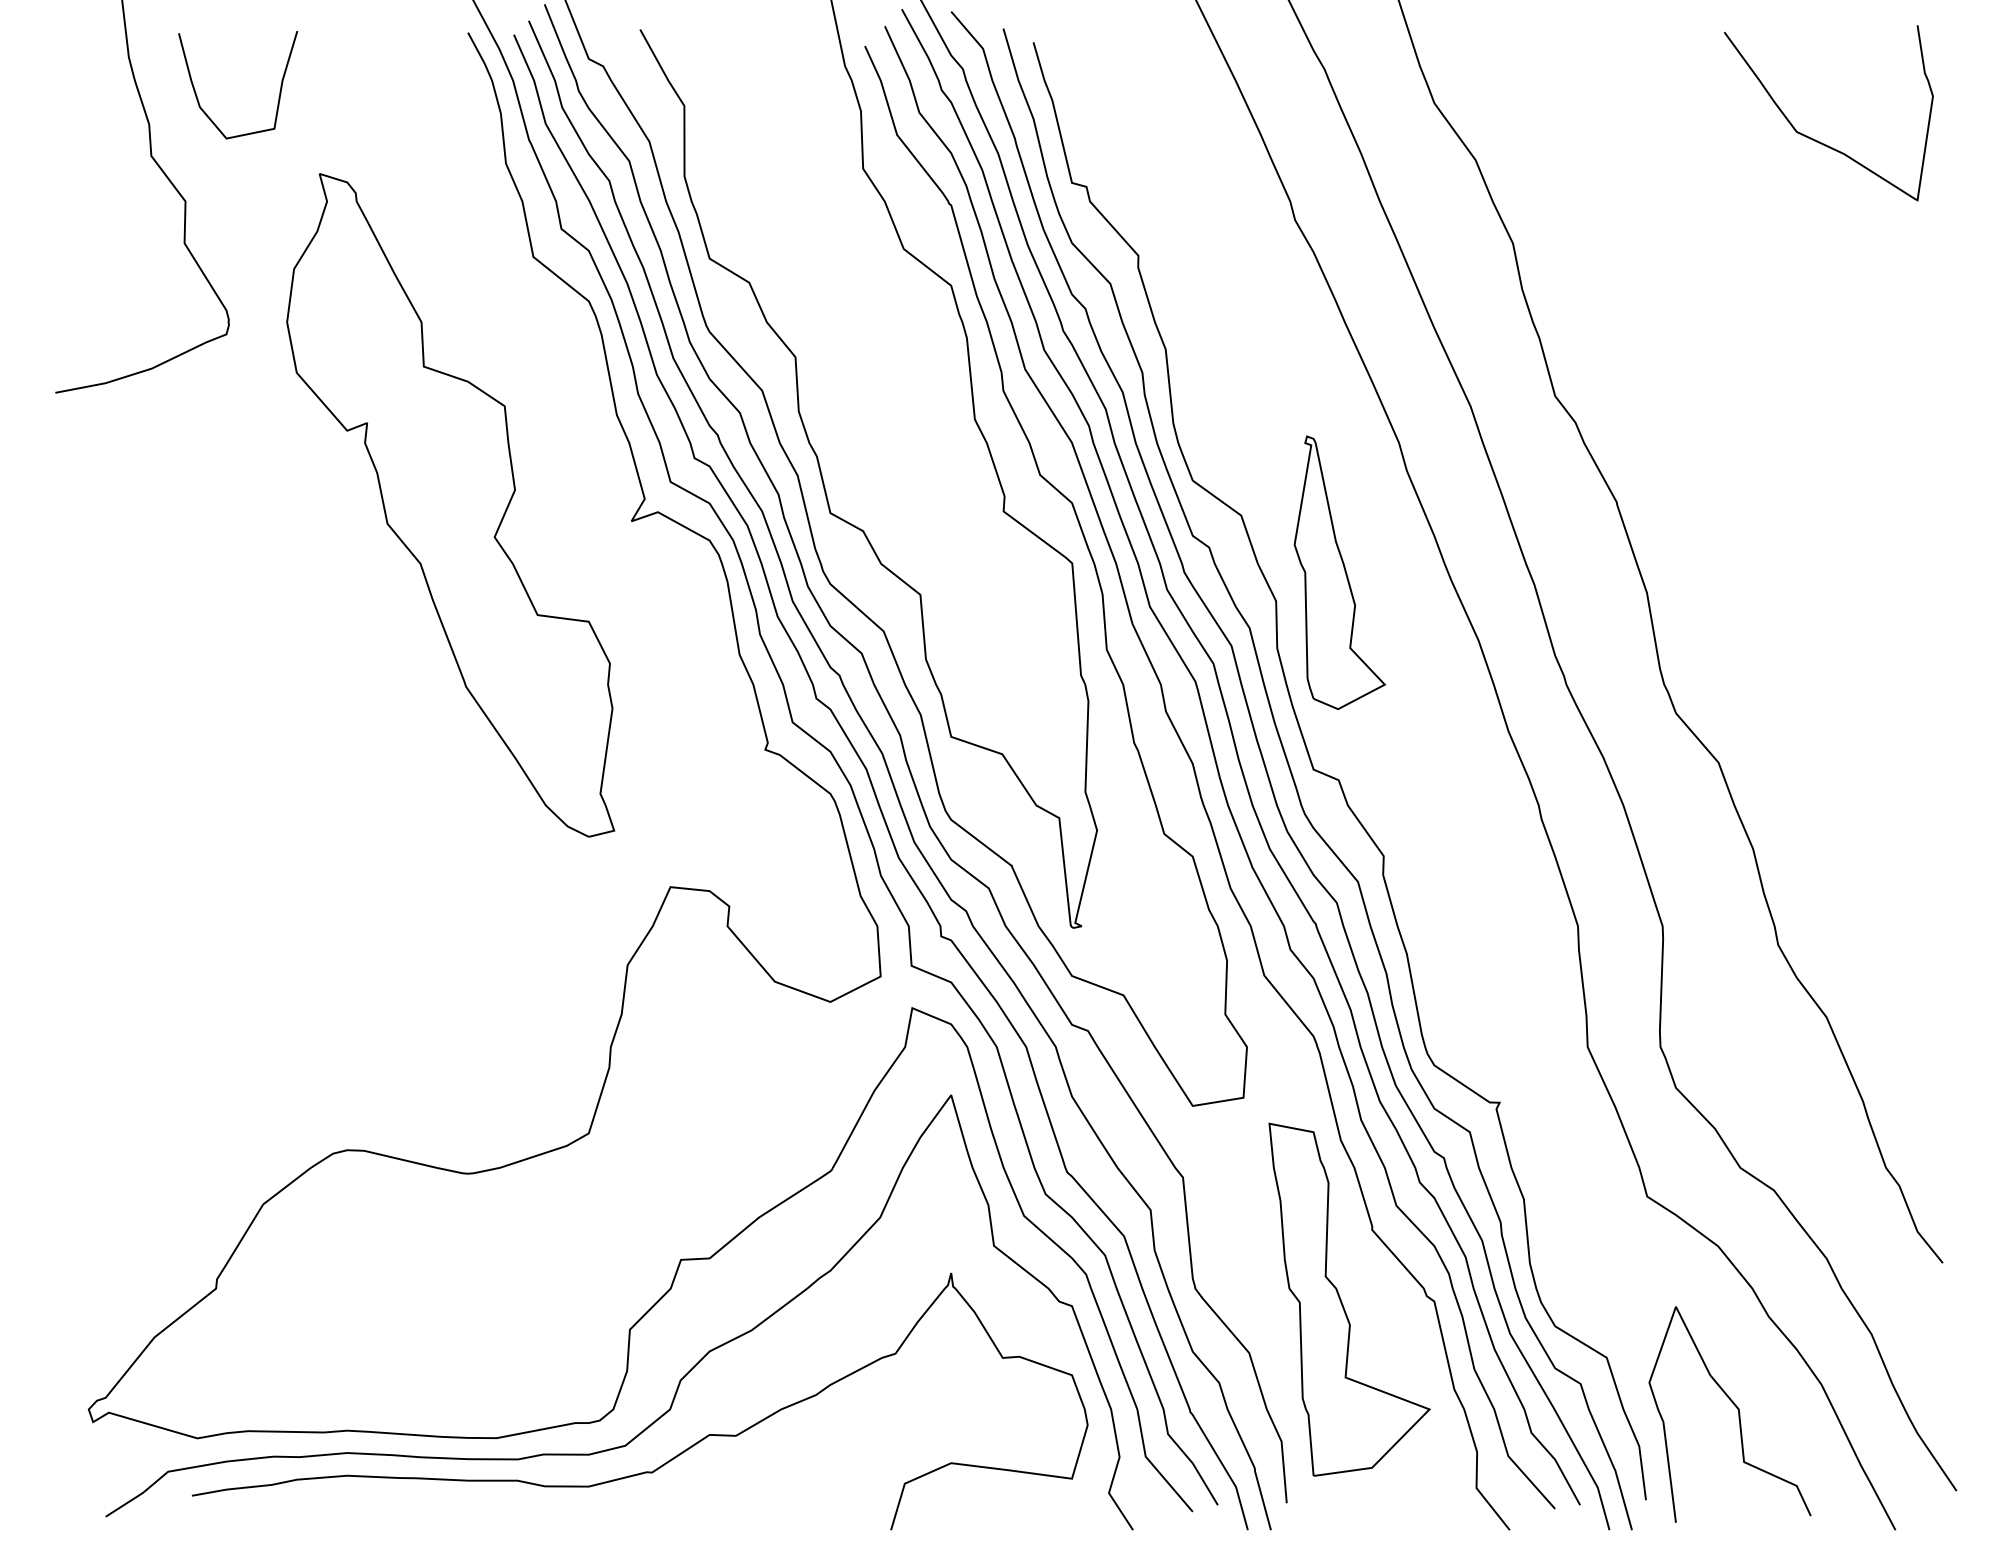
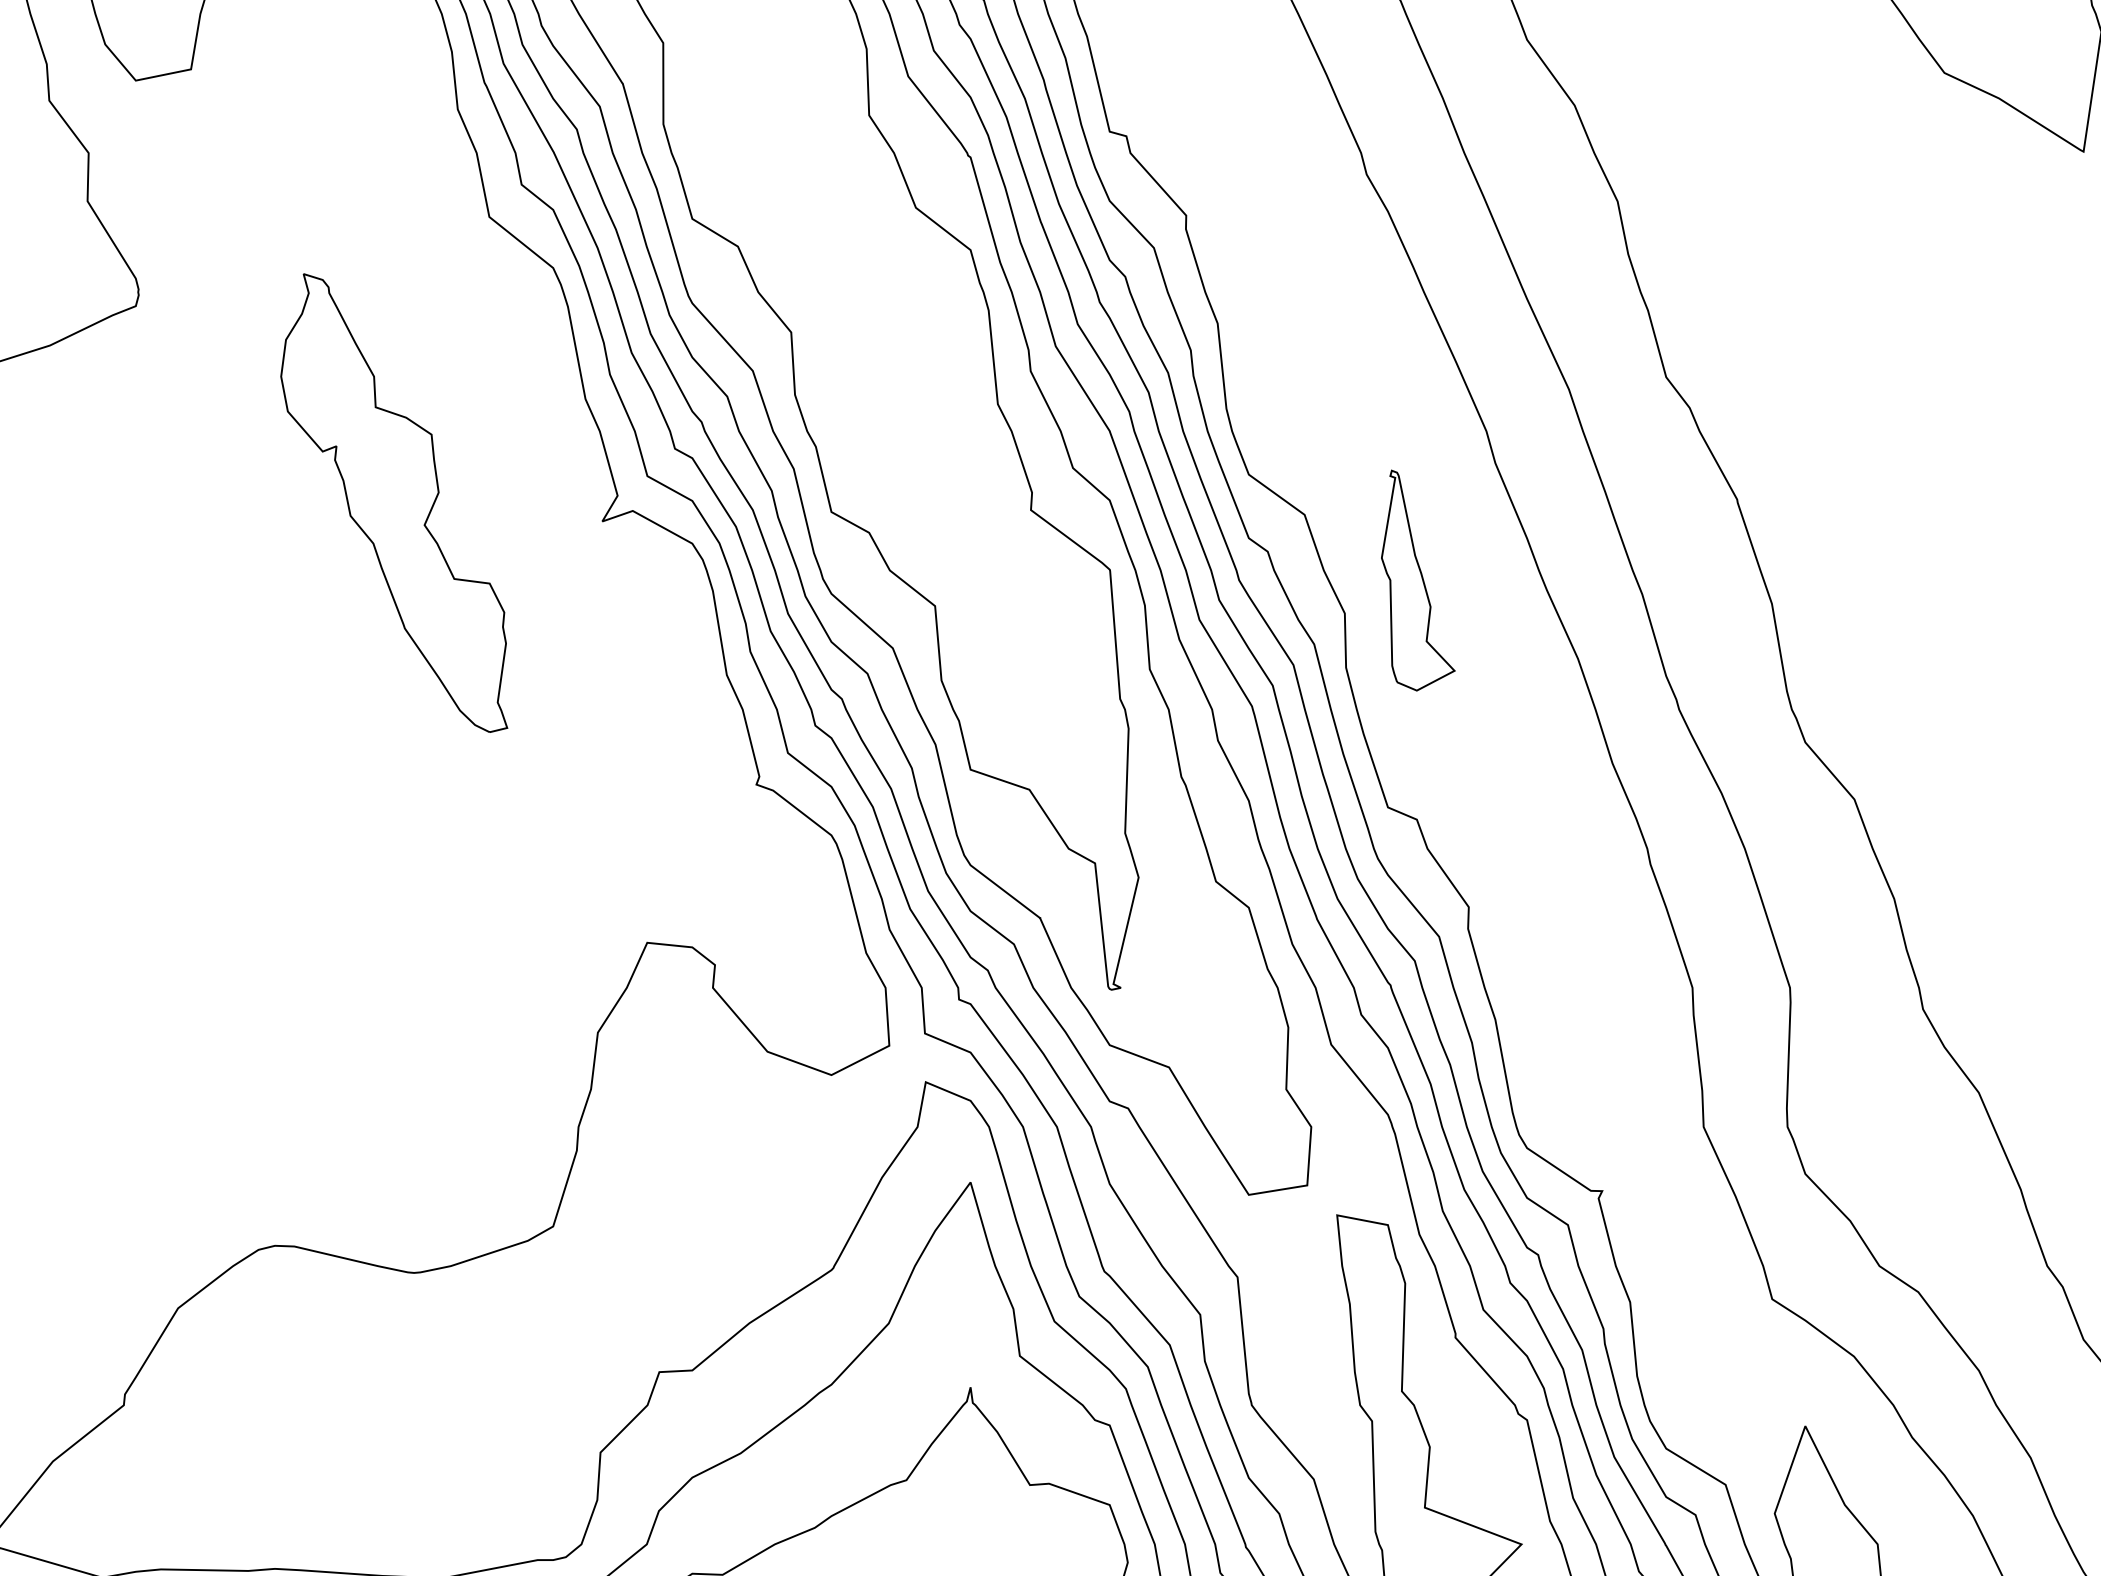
part: (450, 505) -> (393, 503), size x0.6
part: (1339, 572) -> (1417, 580), size x0.7

